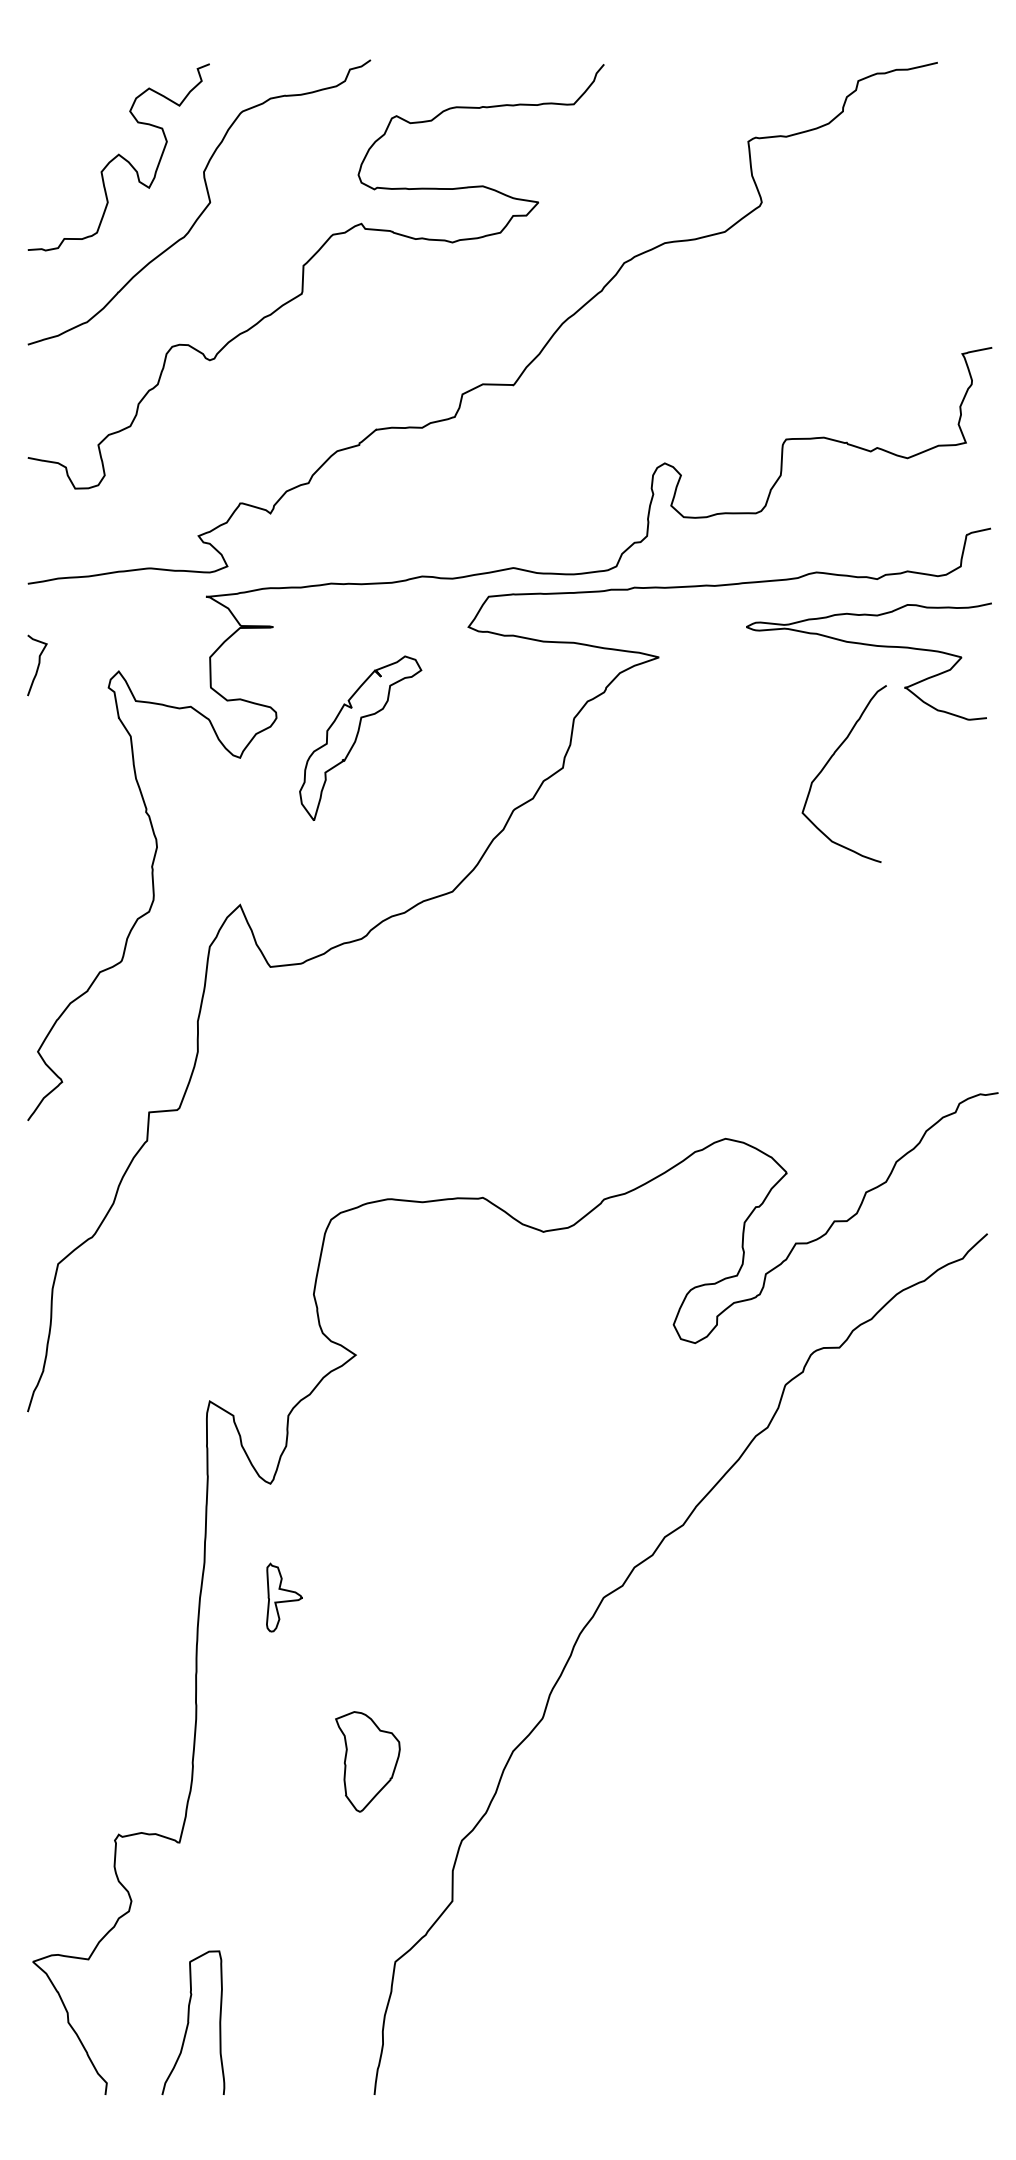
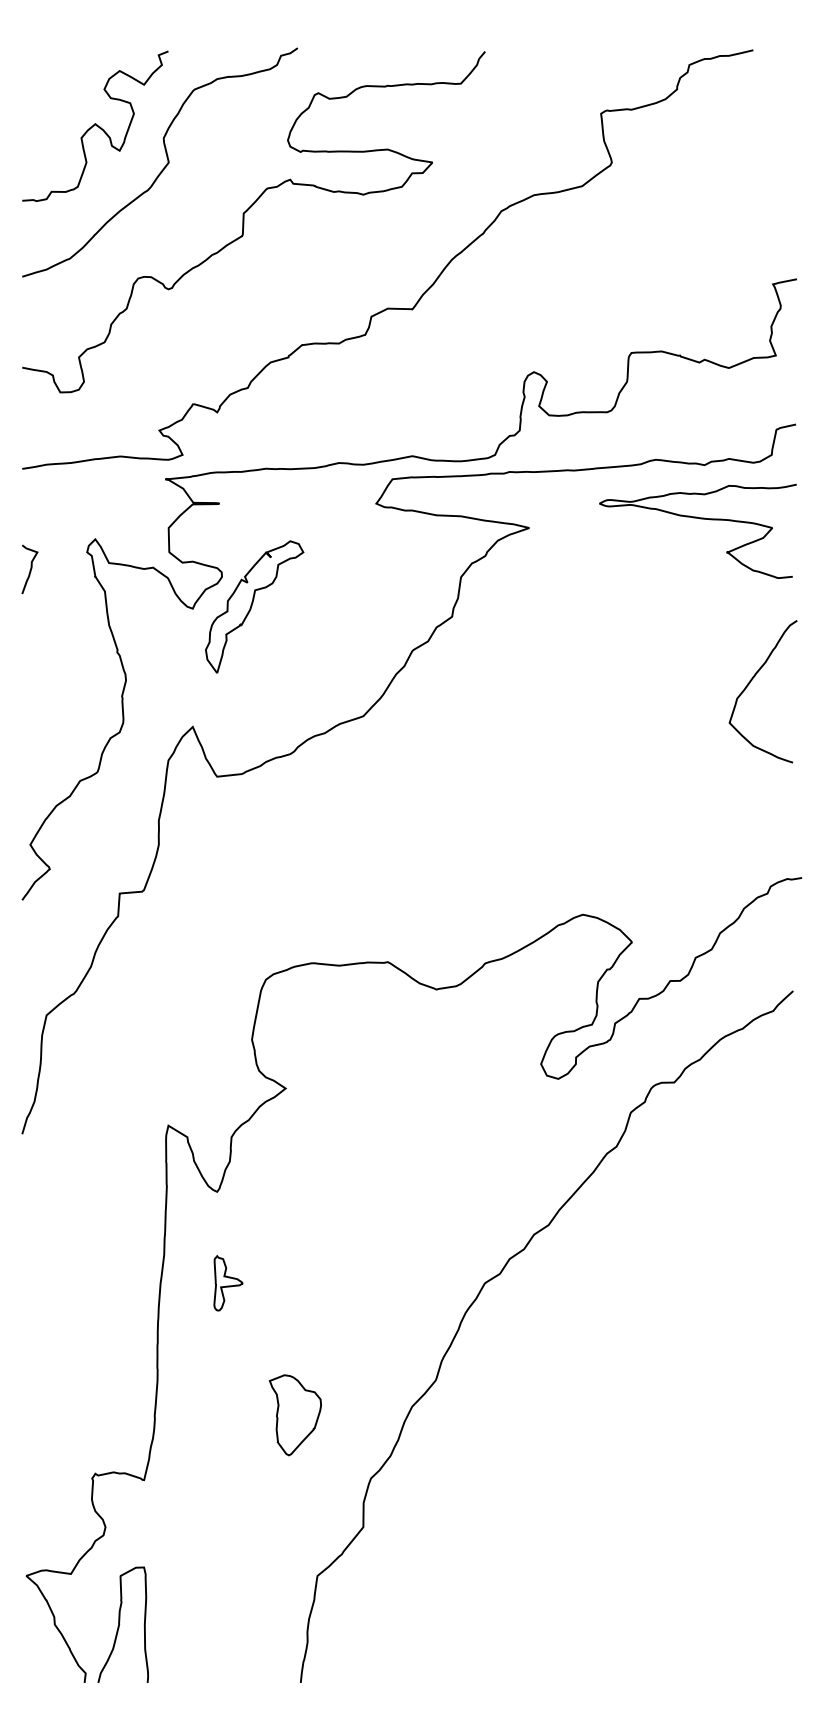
curve: (38, 665) -> (30, 569), moved
part: (360, 737) -> (254, 606), moved
curve: (828, 763) -> (750, 683), moved
curve: (189, 2022) -> (120, 1624), moved

